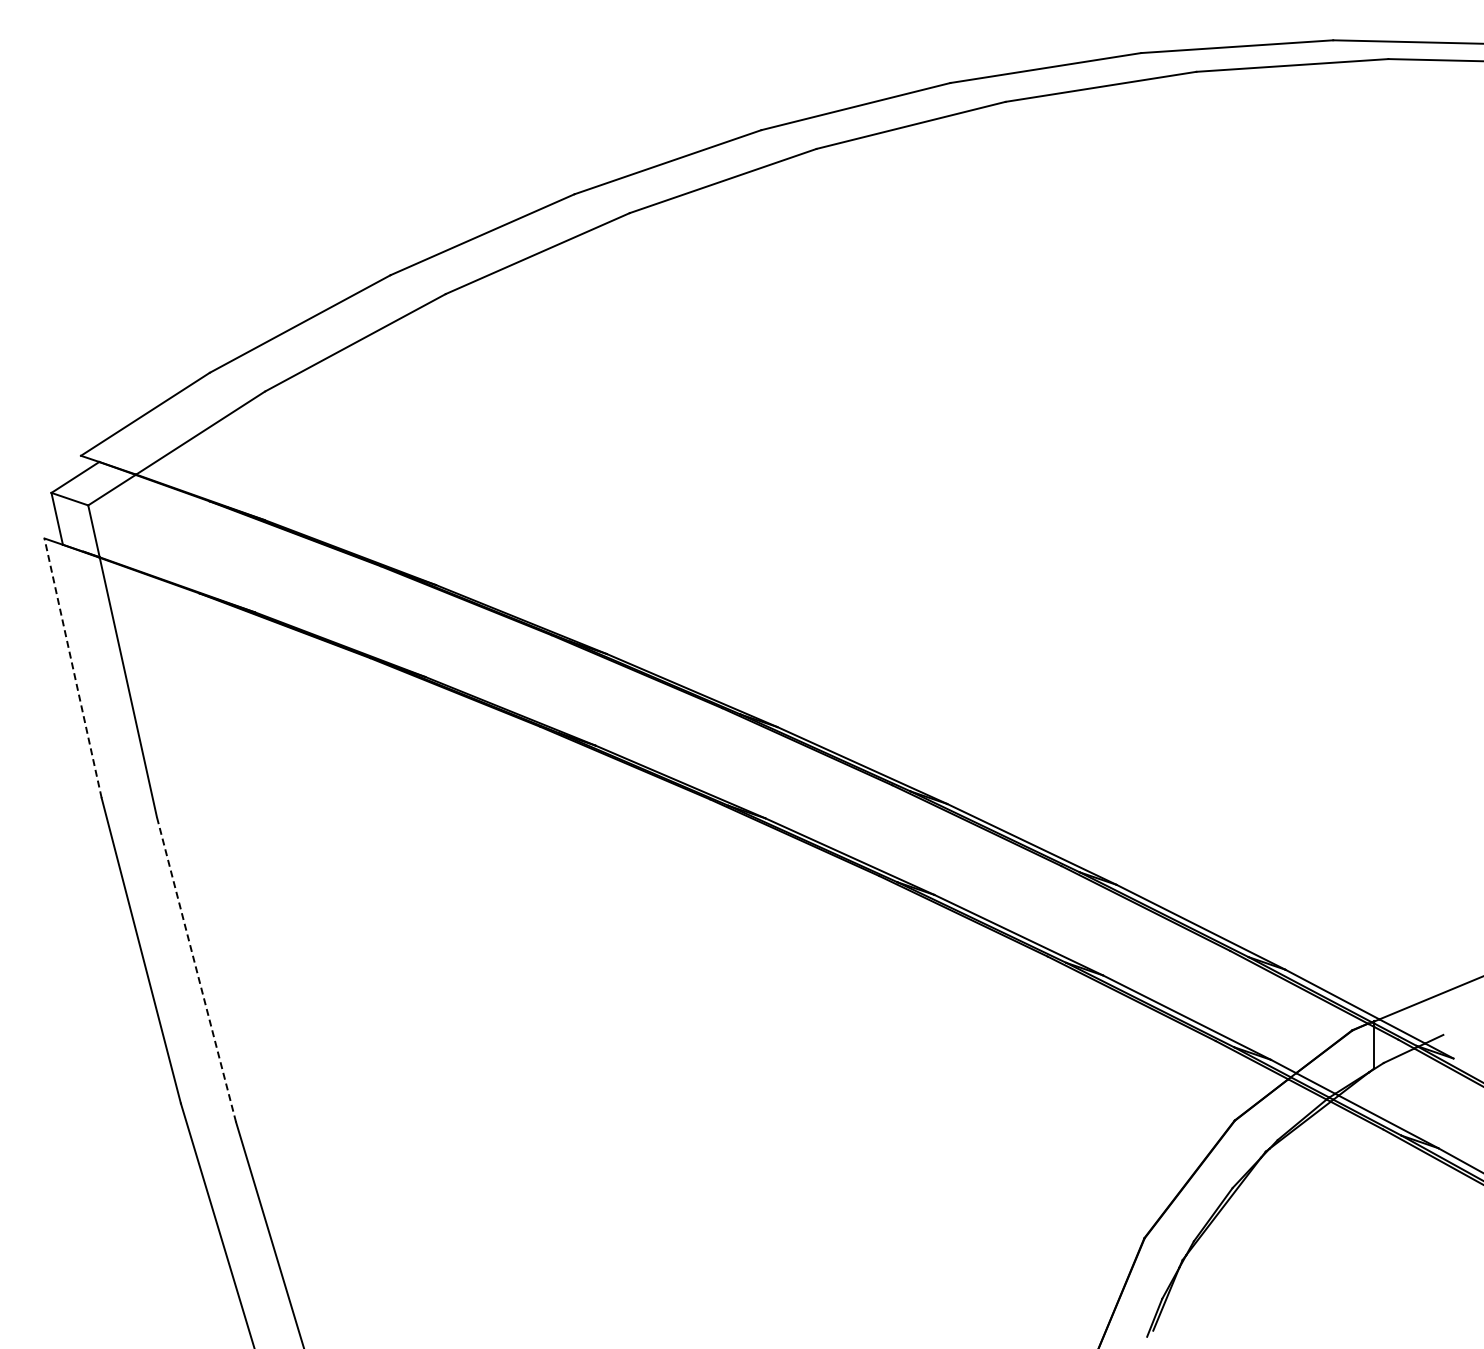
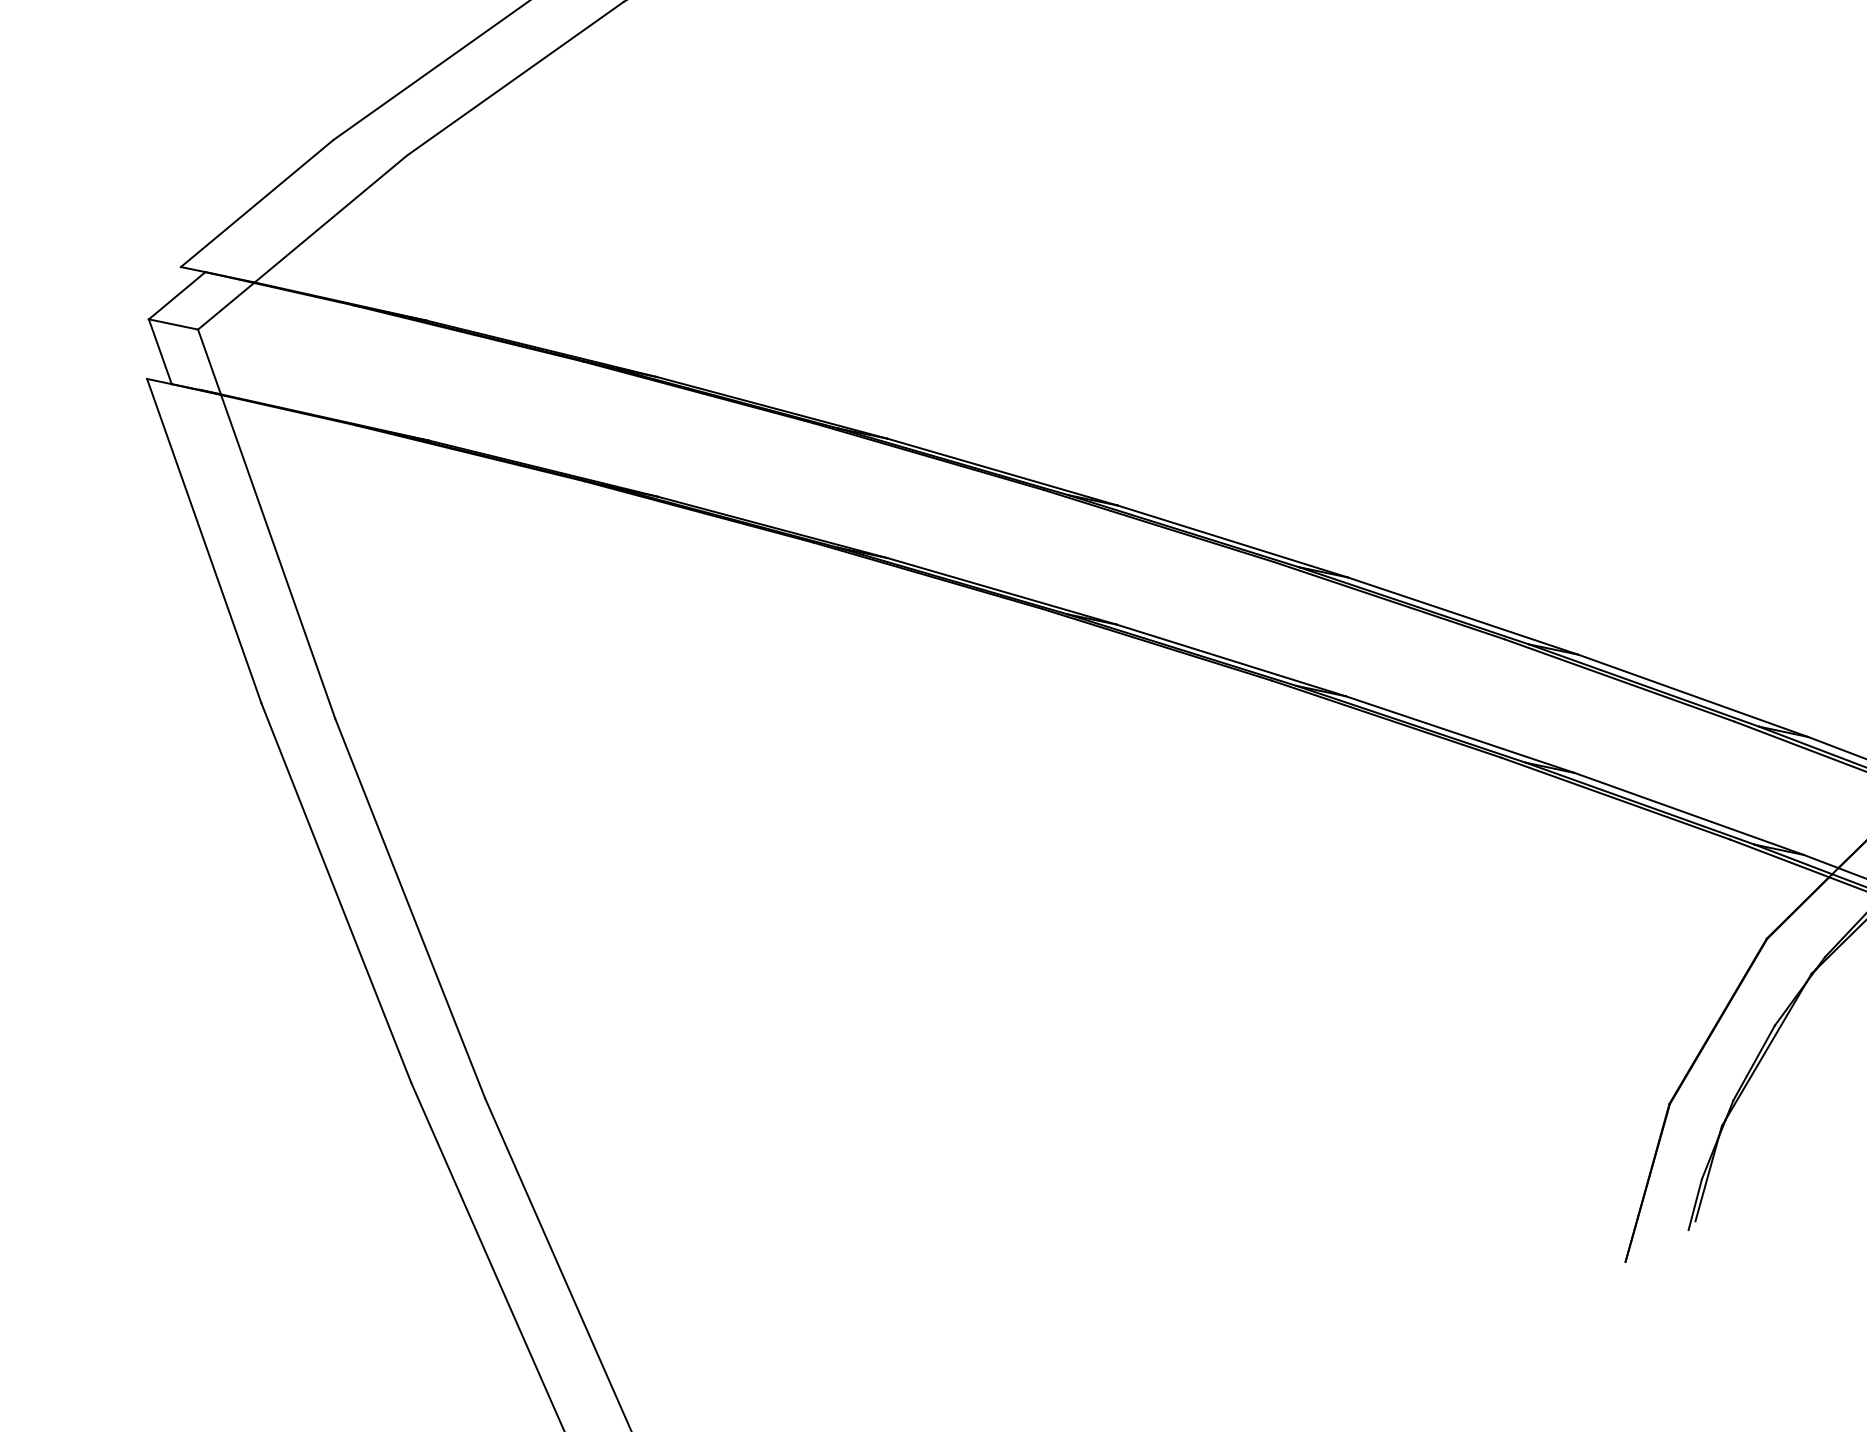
line: (73, 668) -> (204, 541), dashed -> solid
line: (196, 969) -> (410, 908), dashed -> solid

